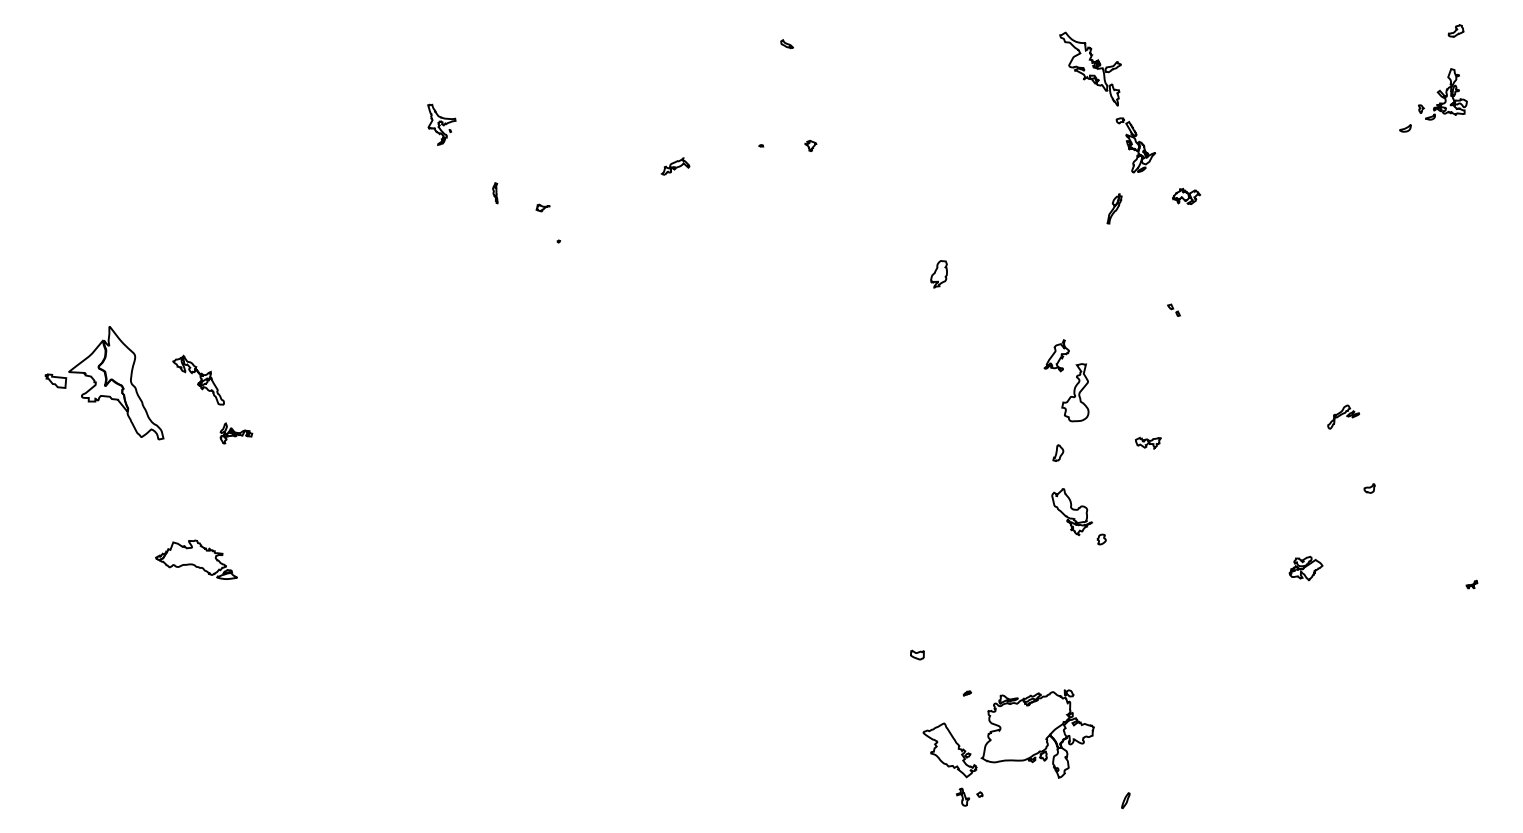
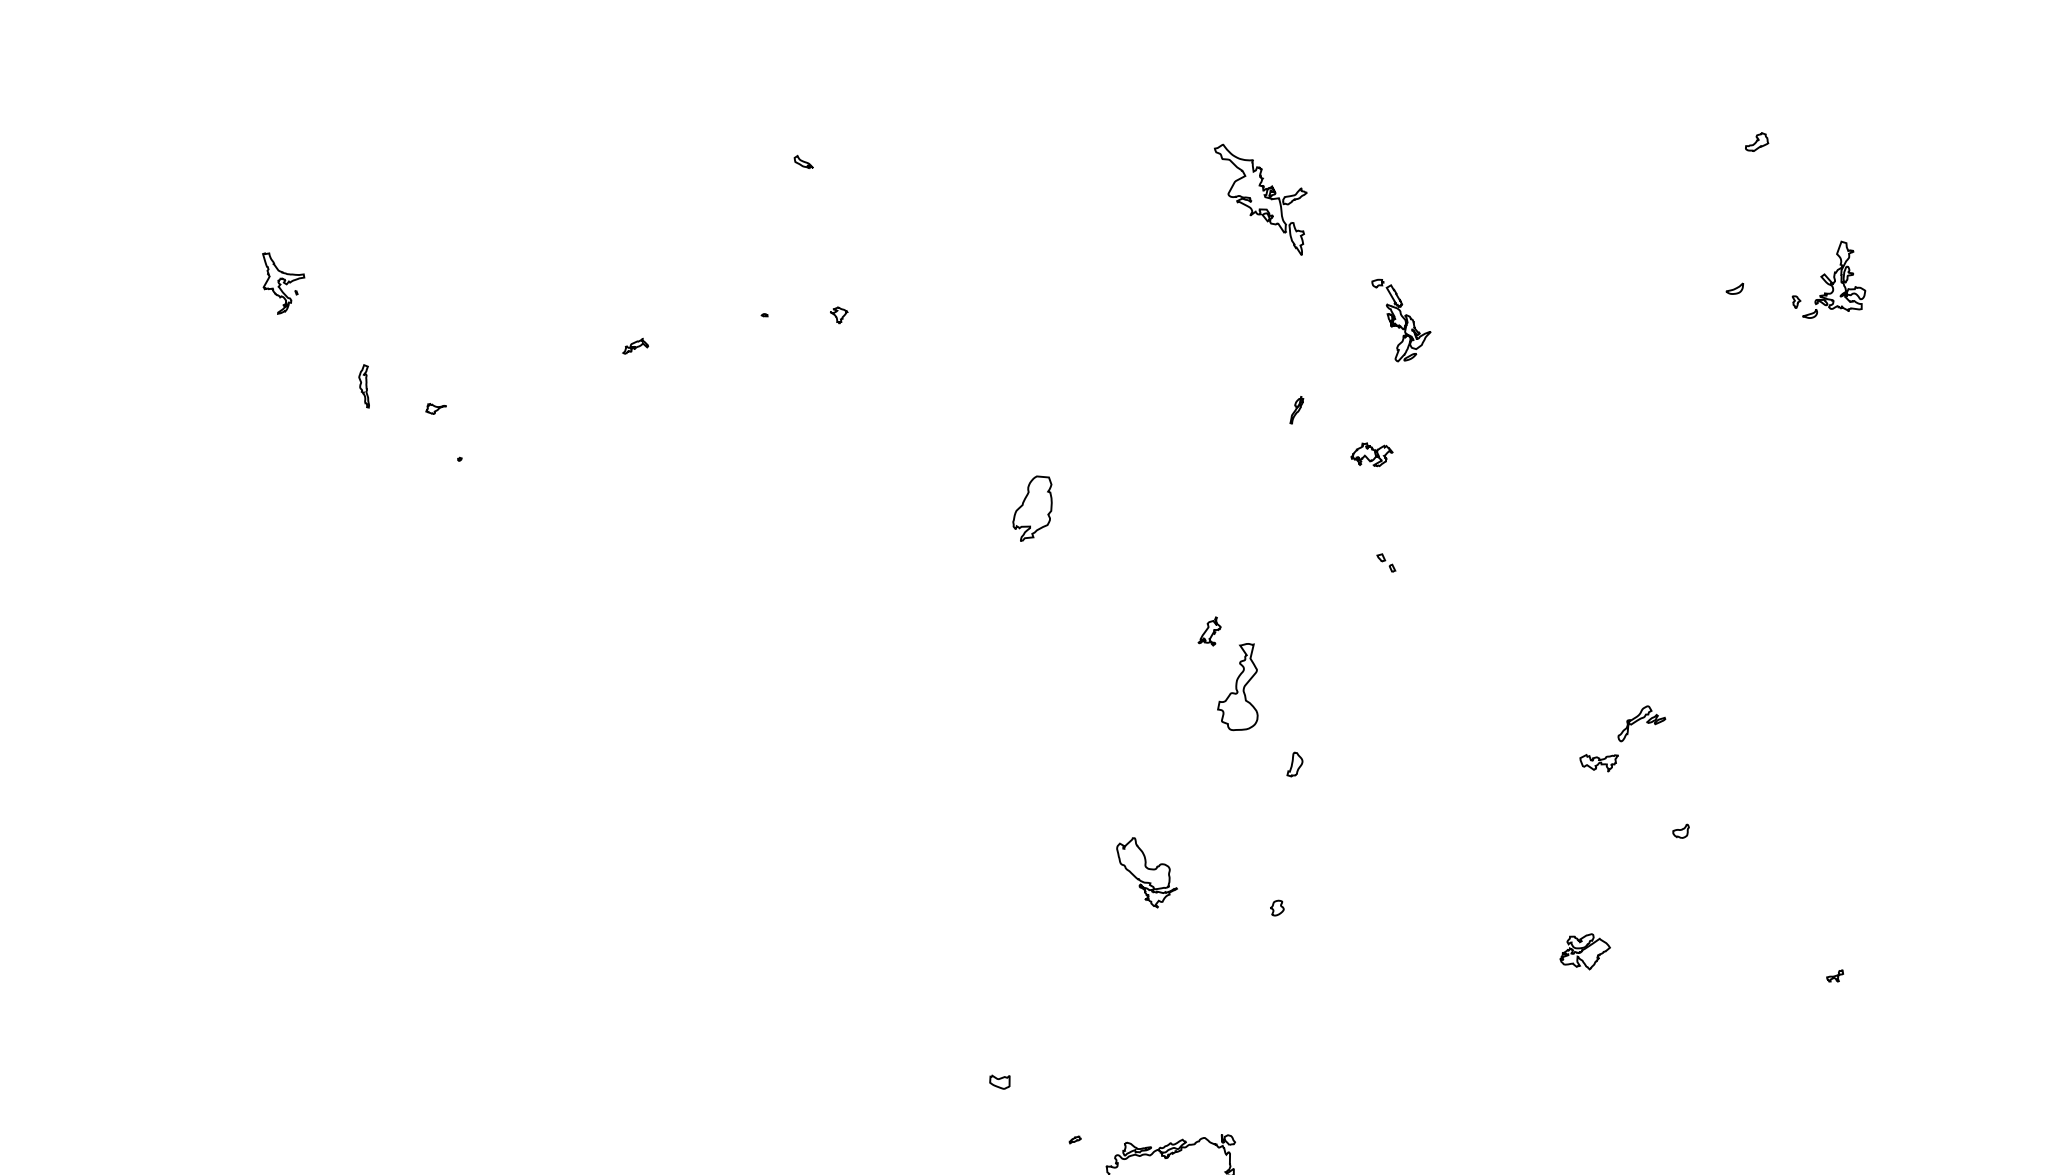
part: (1455, 30) -> (1756, 141), moved
part: (1442, 94) -> (1828, 280), moved
part: (1135, 145) -> (1400, 320), moved
part: (675, 166) -> (635, 346), size x0.6
part: (495, 193) -> (364, 386), size x1.4
part: (1186, 196) -> (1372, 454), moved
part: (1114, 208) -> (1296, 409), size x0.6
part: (938, 274) -> (1031, 508), size x1.6
part: (1056, 355) -> (1209, 630), size x0.6
part: (1148, 442) -> (1599, 761), moved
part: (1058, 452) -> (1295, 763), moved
part: (1071, 512) -> (1146, 873), moved

